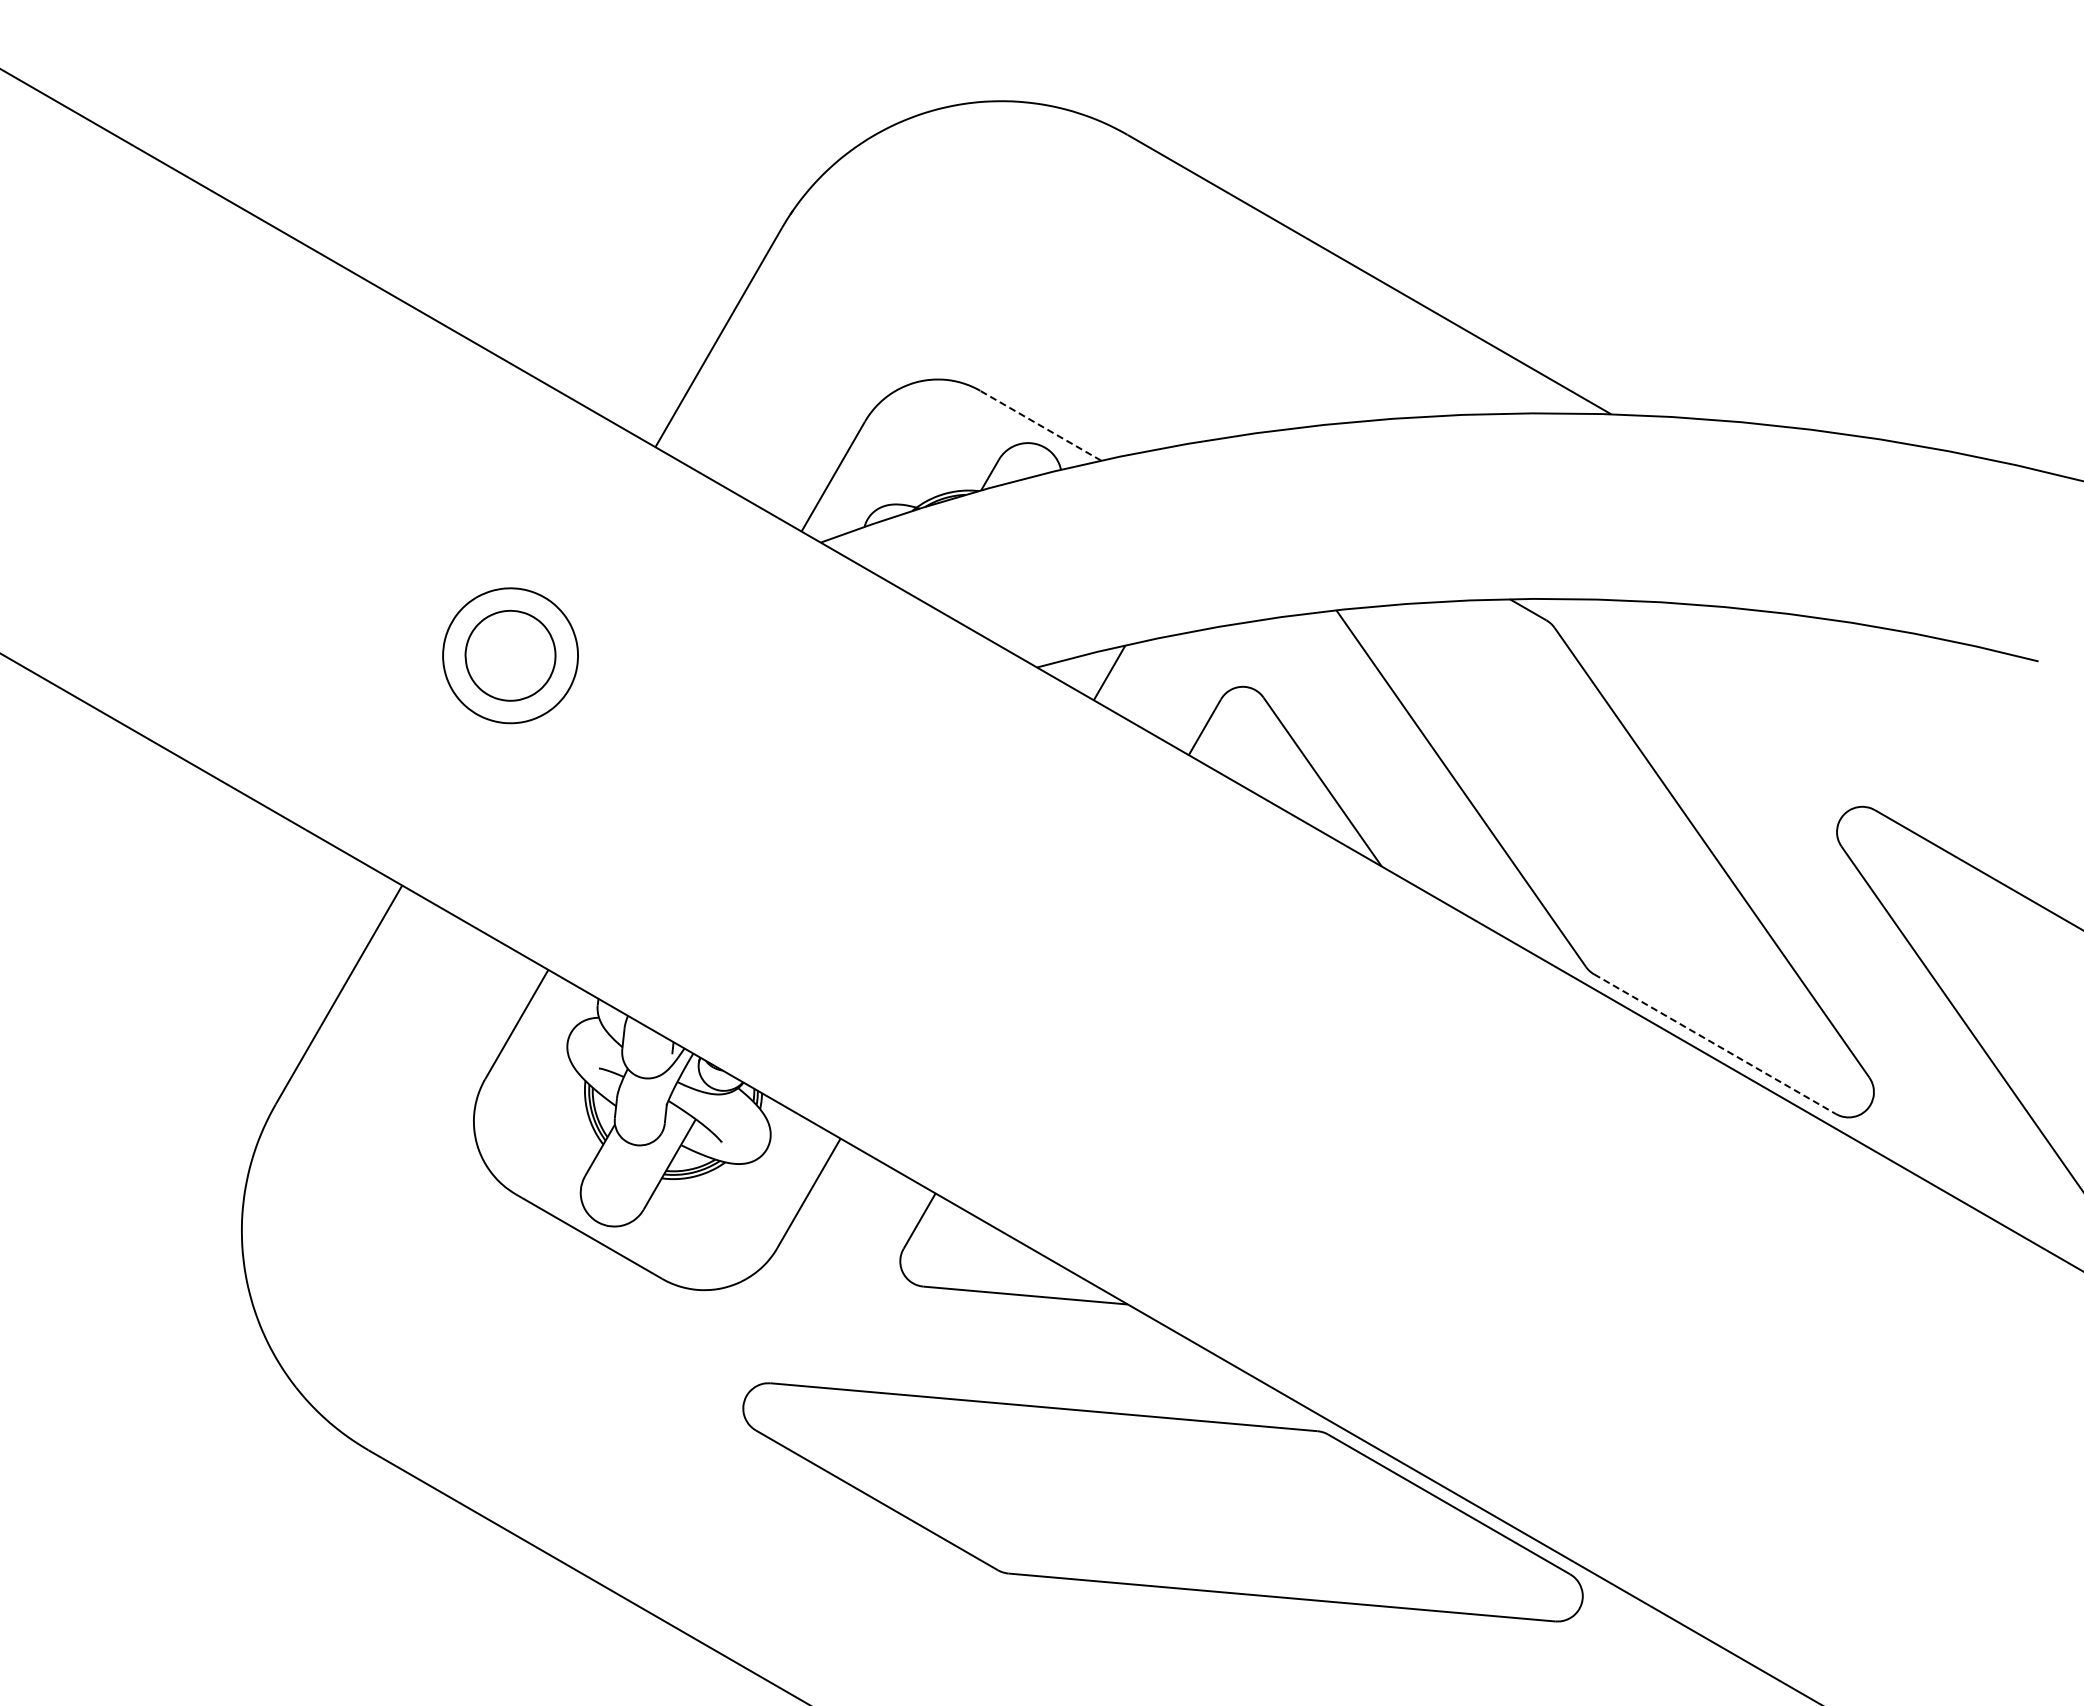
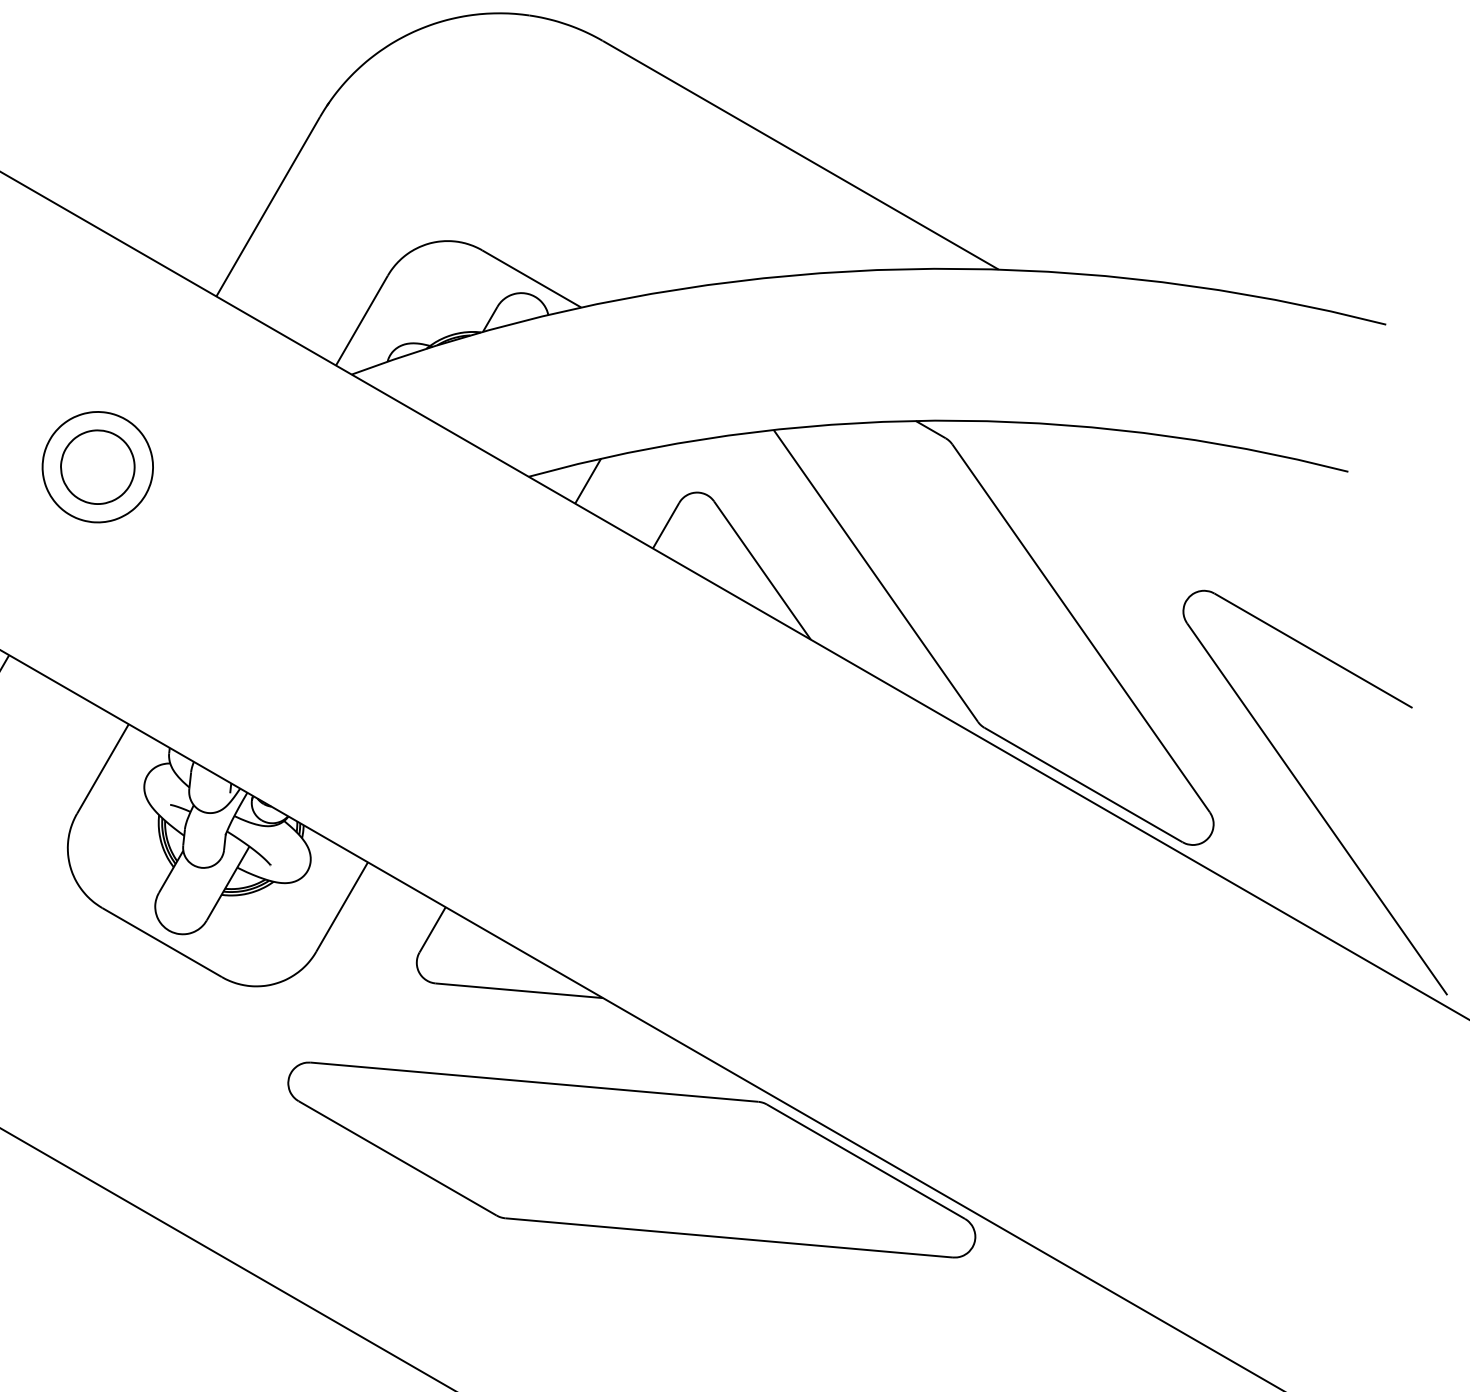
line: (1040, 425) -> (531, 278), dashed -> solid
line: (1715, 1044) -> (1083, 785), dashed -> solid

